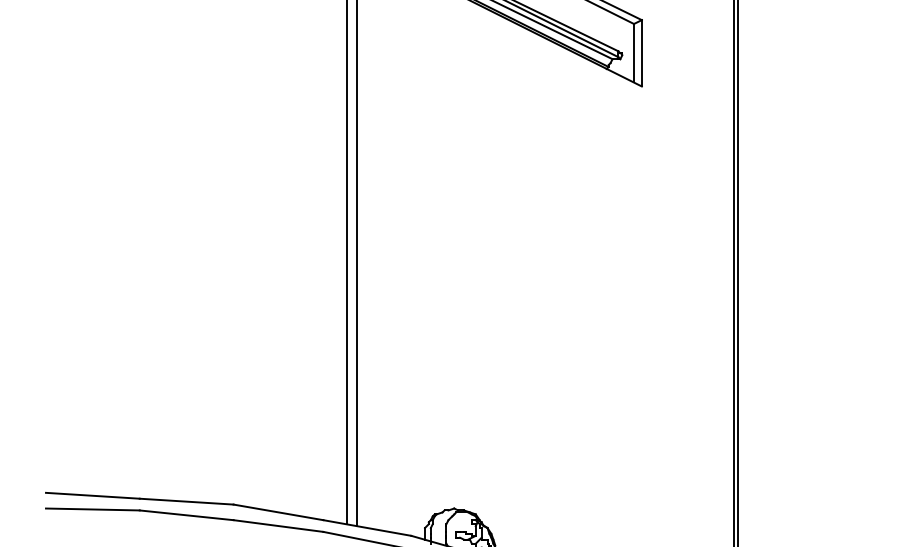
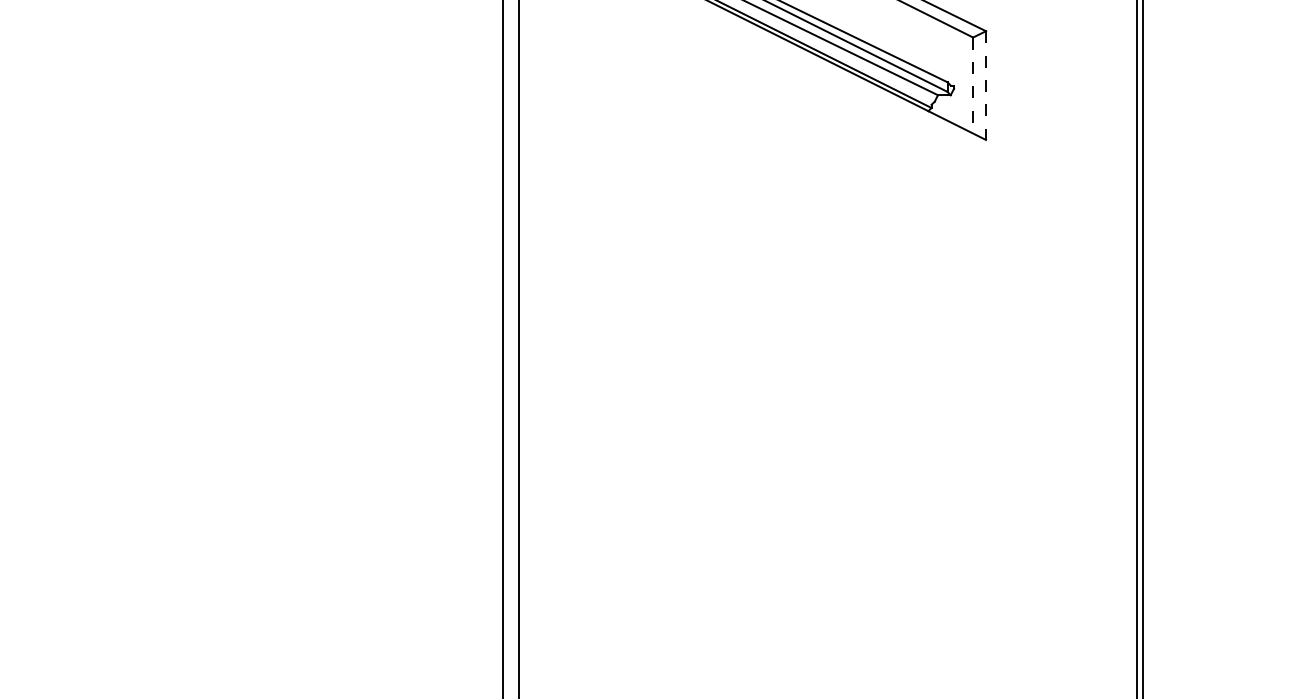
line: (634, 52) -> (973, 84), solid -> dashed
line: (641, 53) -> (985, 85), solid -> dashed

